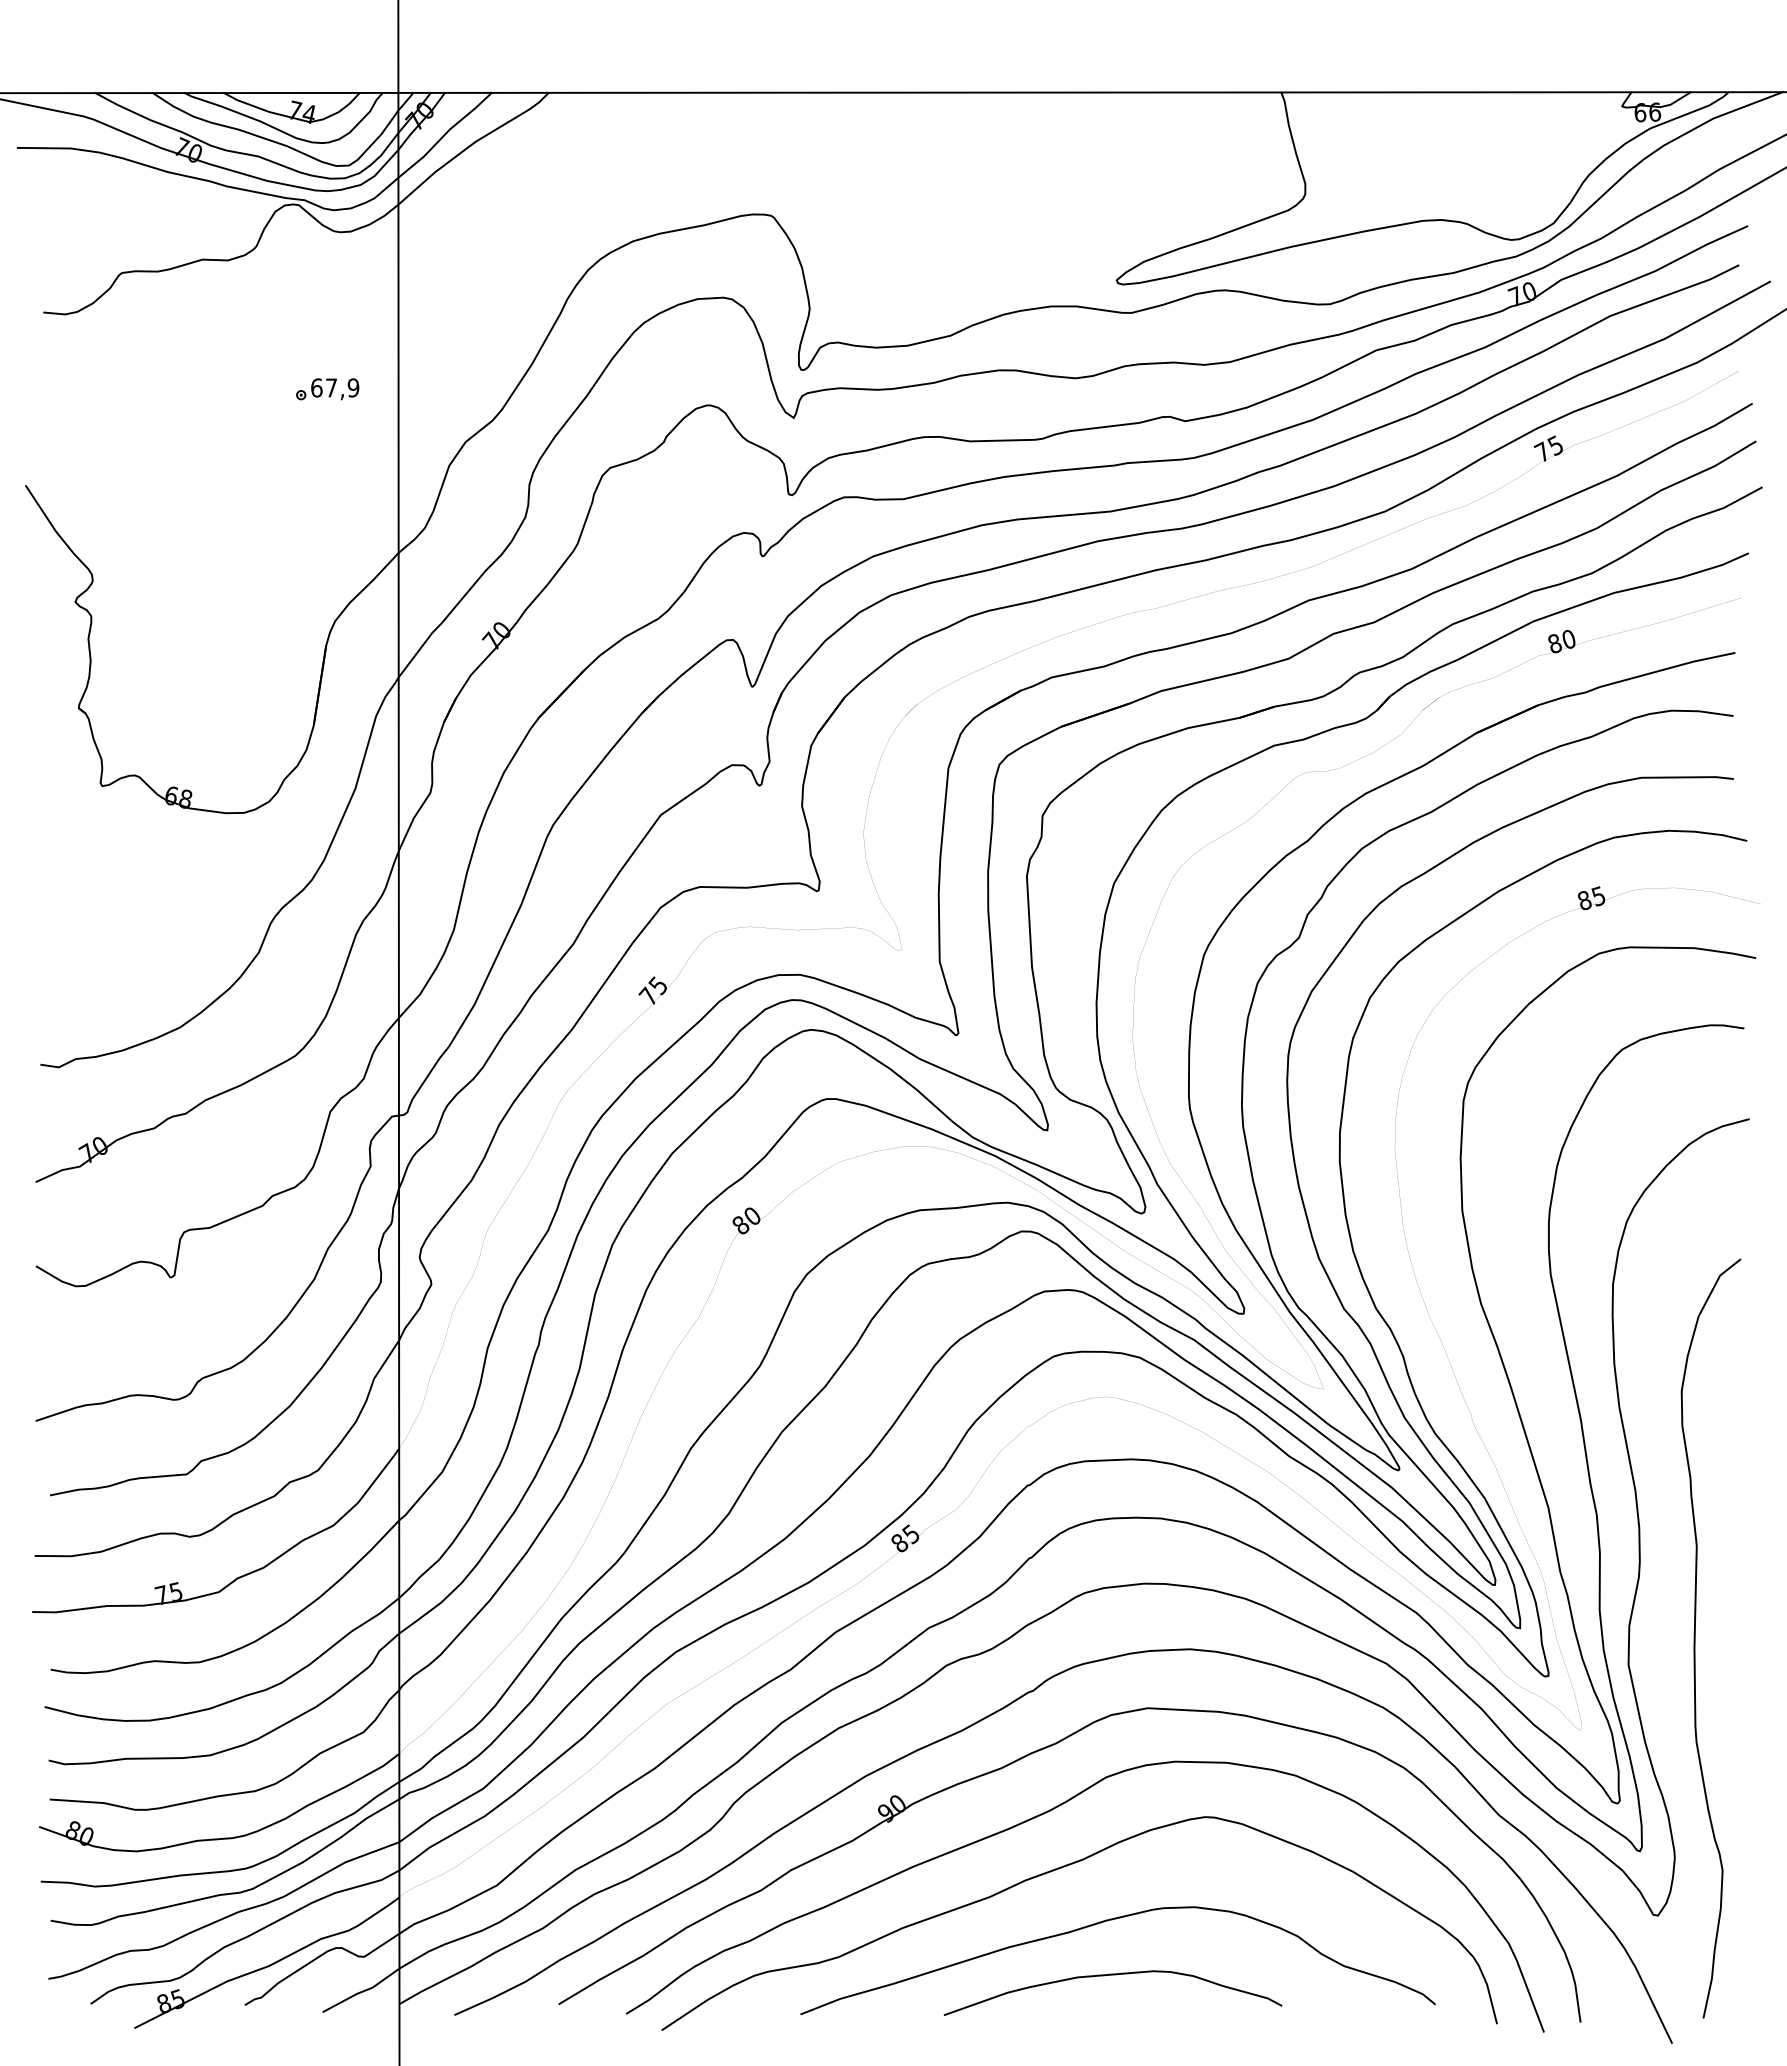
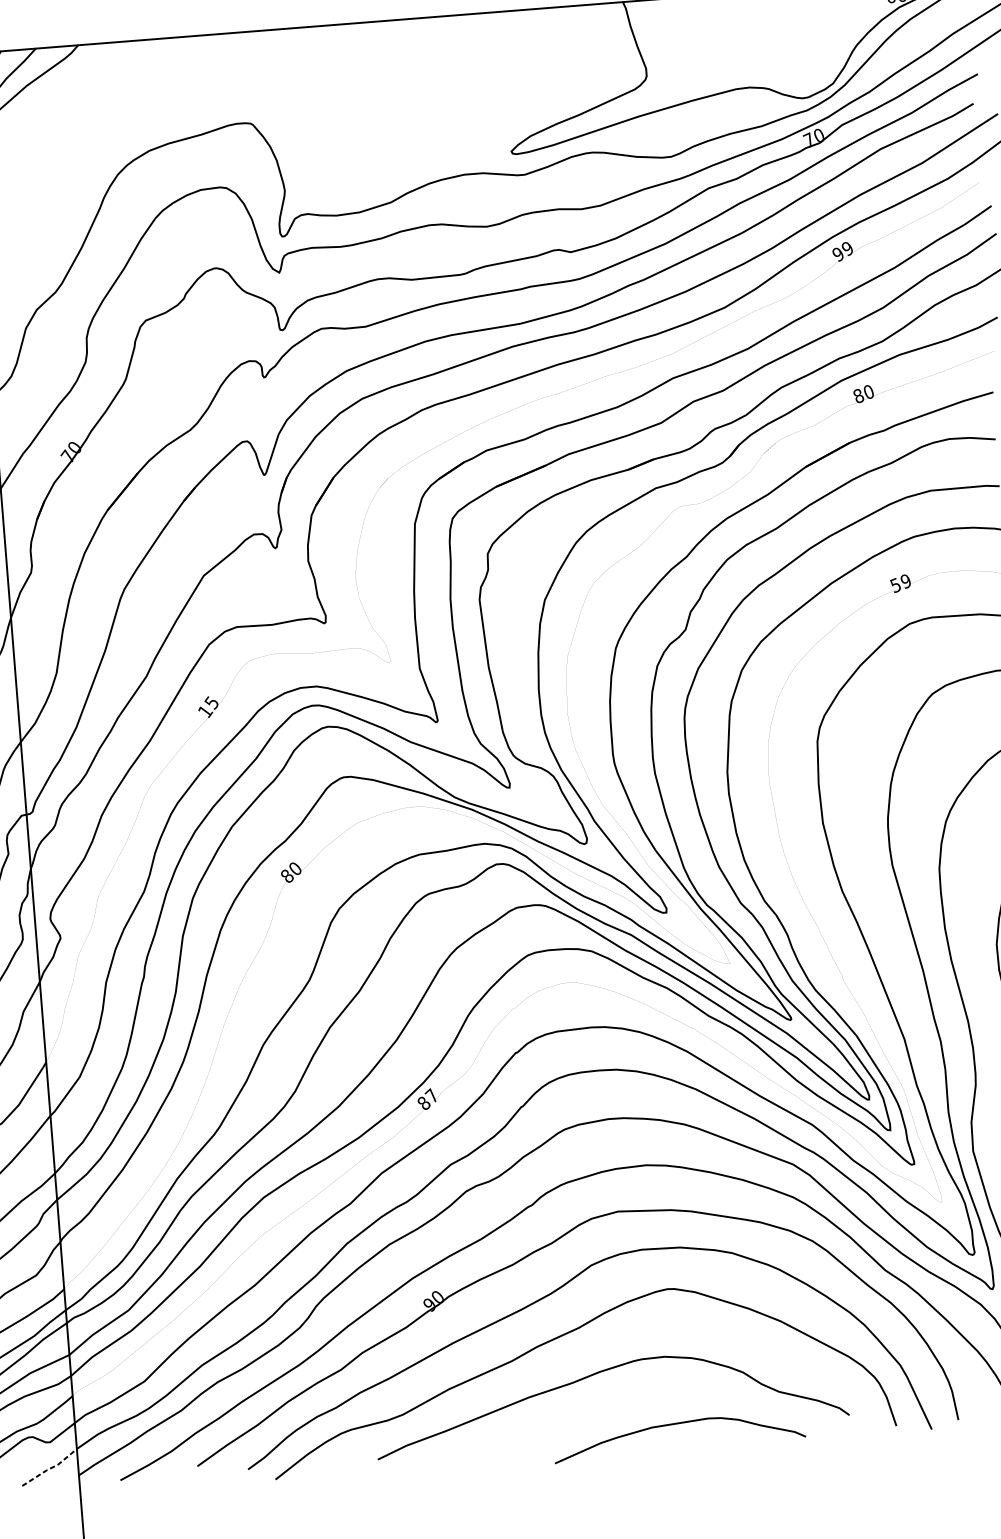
text: (1547, 448) -> (841, 251), 75 -> 99
text: (1591, 898) -> (900, 583), 85 -> 59
text: (648, 995) -> (205, 710), 75 -> 15
text: (910, 1533) -> (431, 1095), 85 -> 87
curve: (1112, 1975) -> (678, 1424), moved
line: (361, 1991) -> (49, 1468), solid -> dashed

